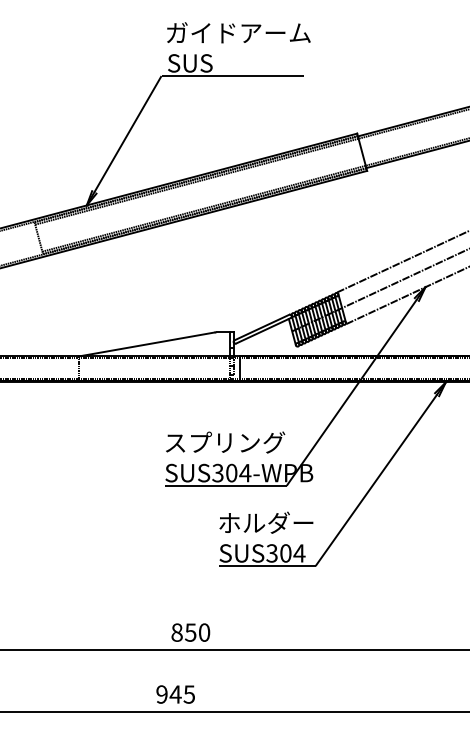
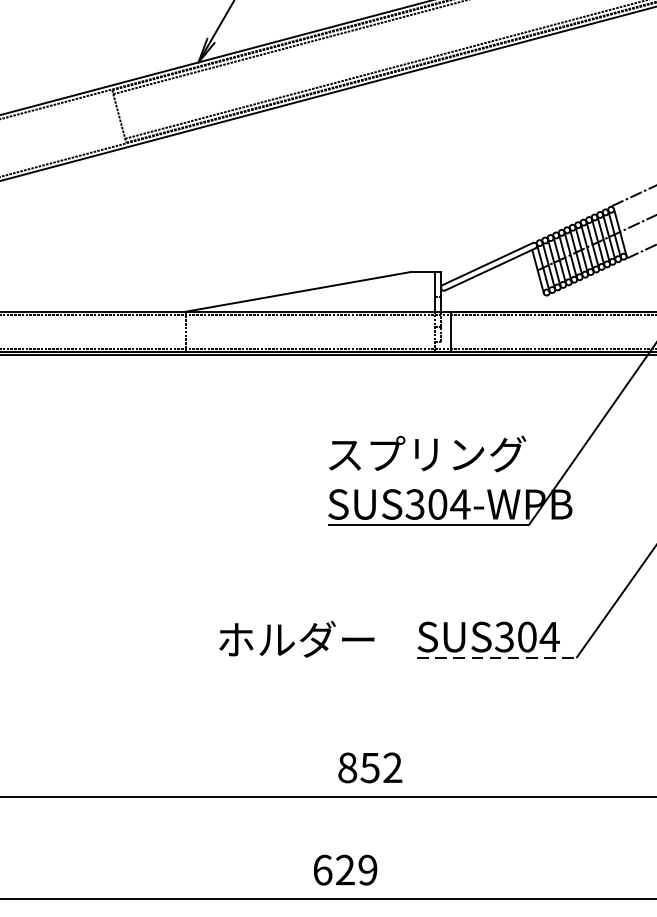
text: (266, 522) -> (297, 638), moved
line: (267, 566) -> (496, 658), solid -> dashed
text: (204, 632) -> (392, 767), 850 -> 852
text: (175, 694) -> (344, 870), 945 -> 629

